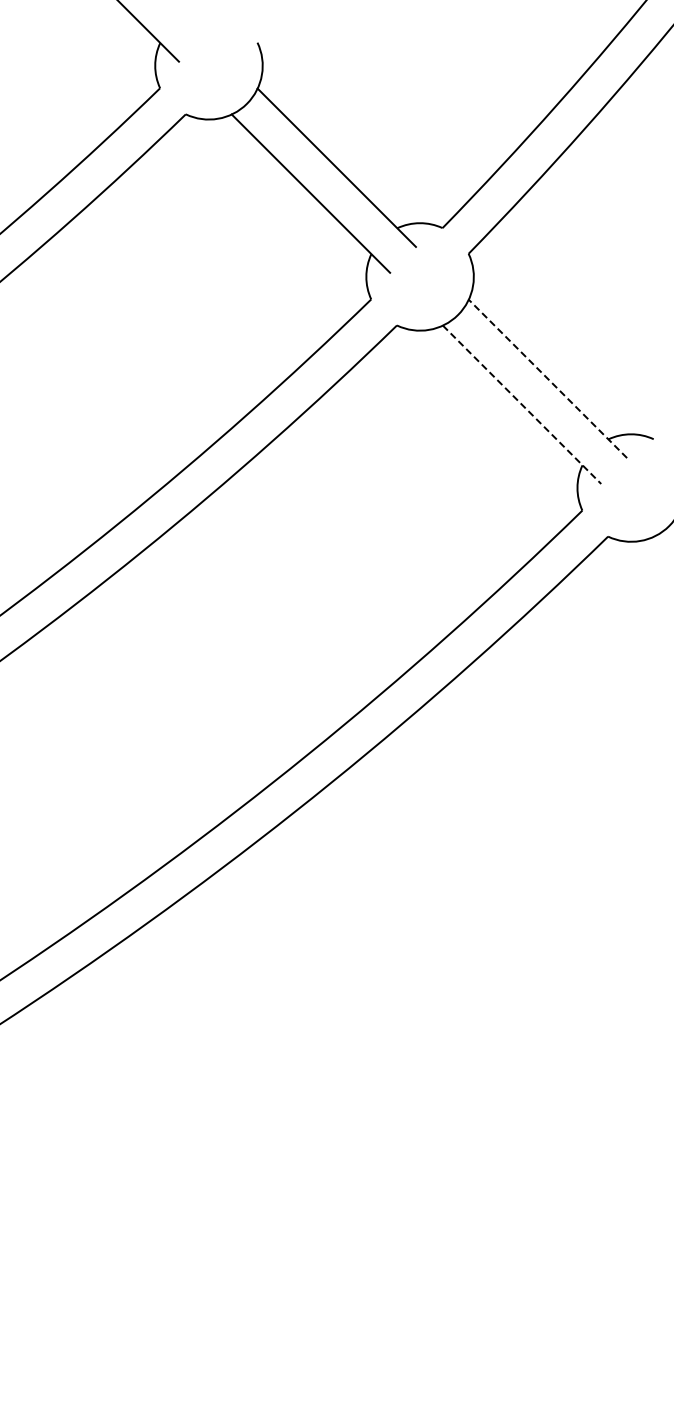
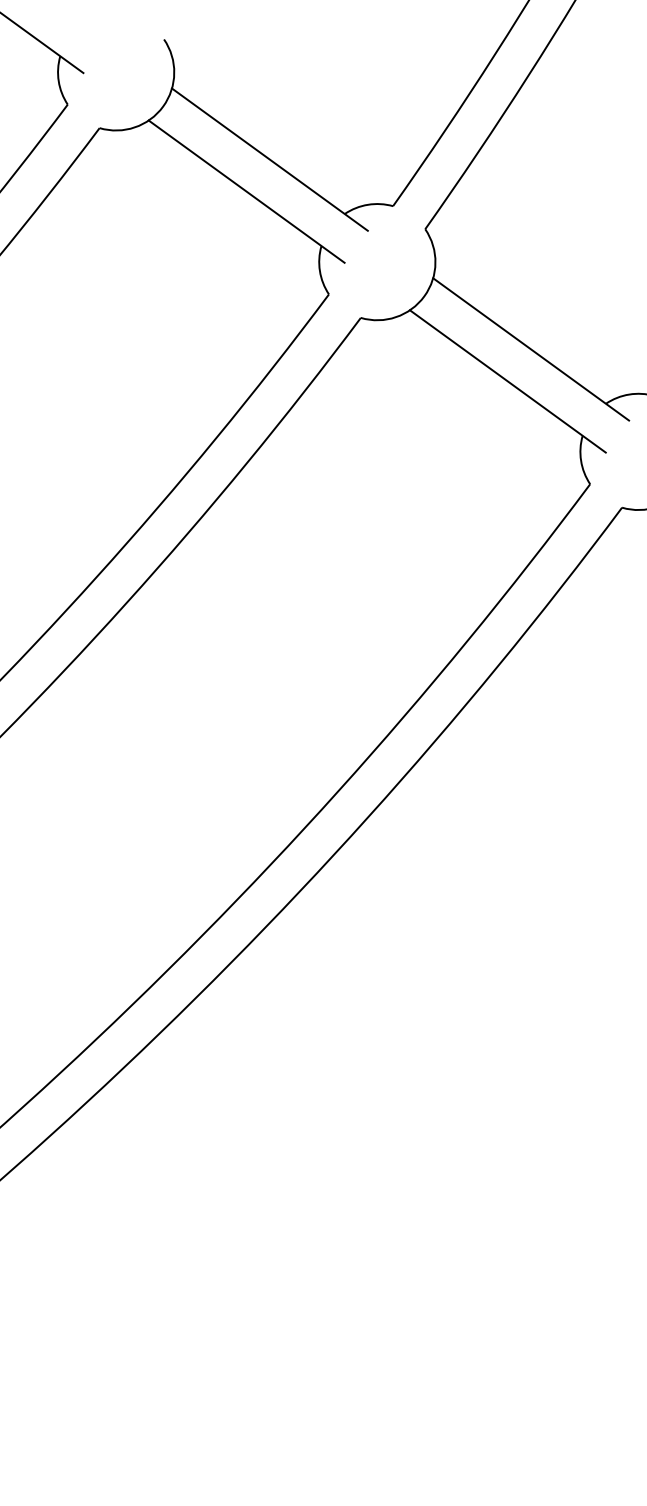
line: (547, 378) -> (530, 349), dashed -> solid
line: (522, 404) -> (508, 381), dashed -> solid

